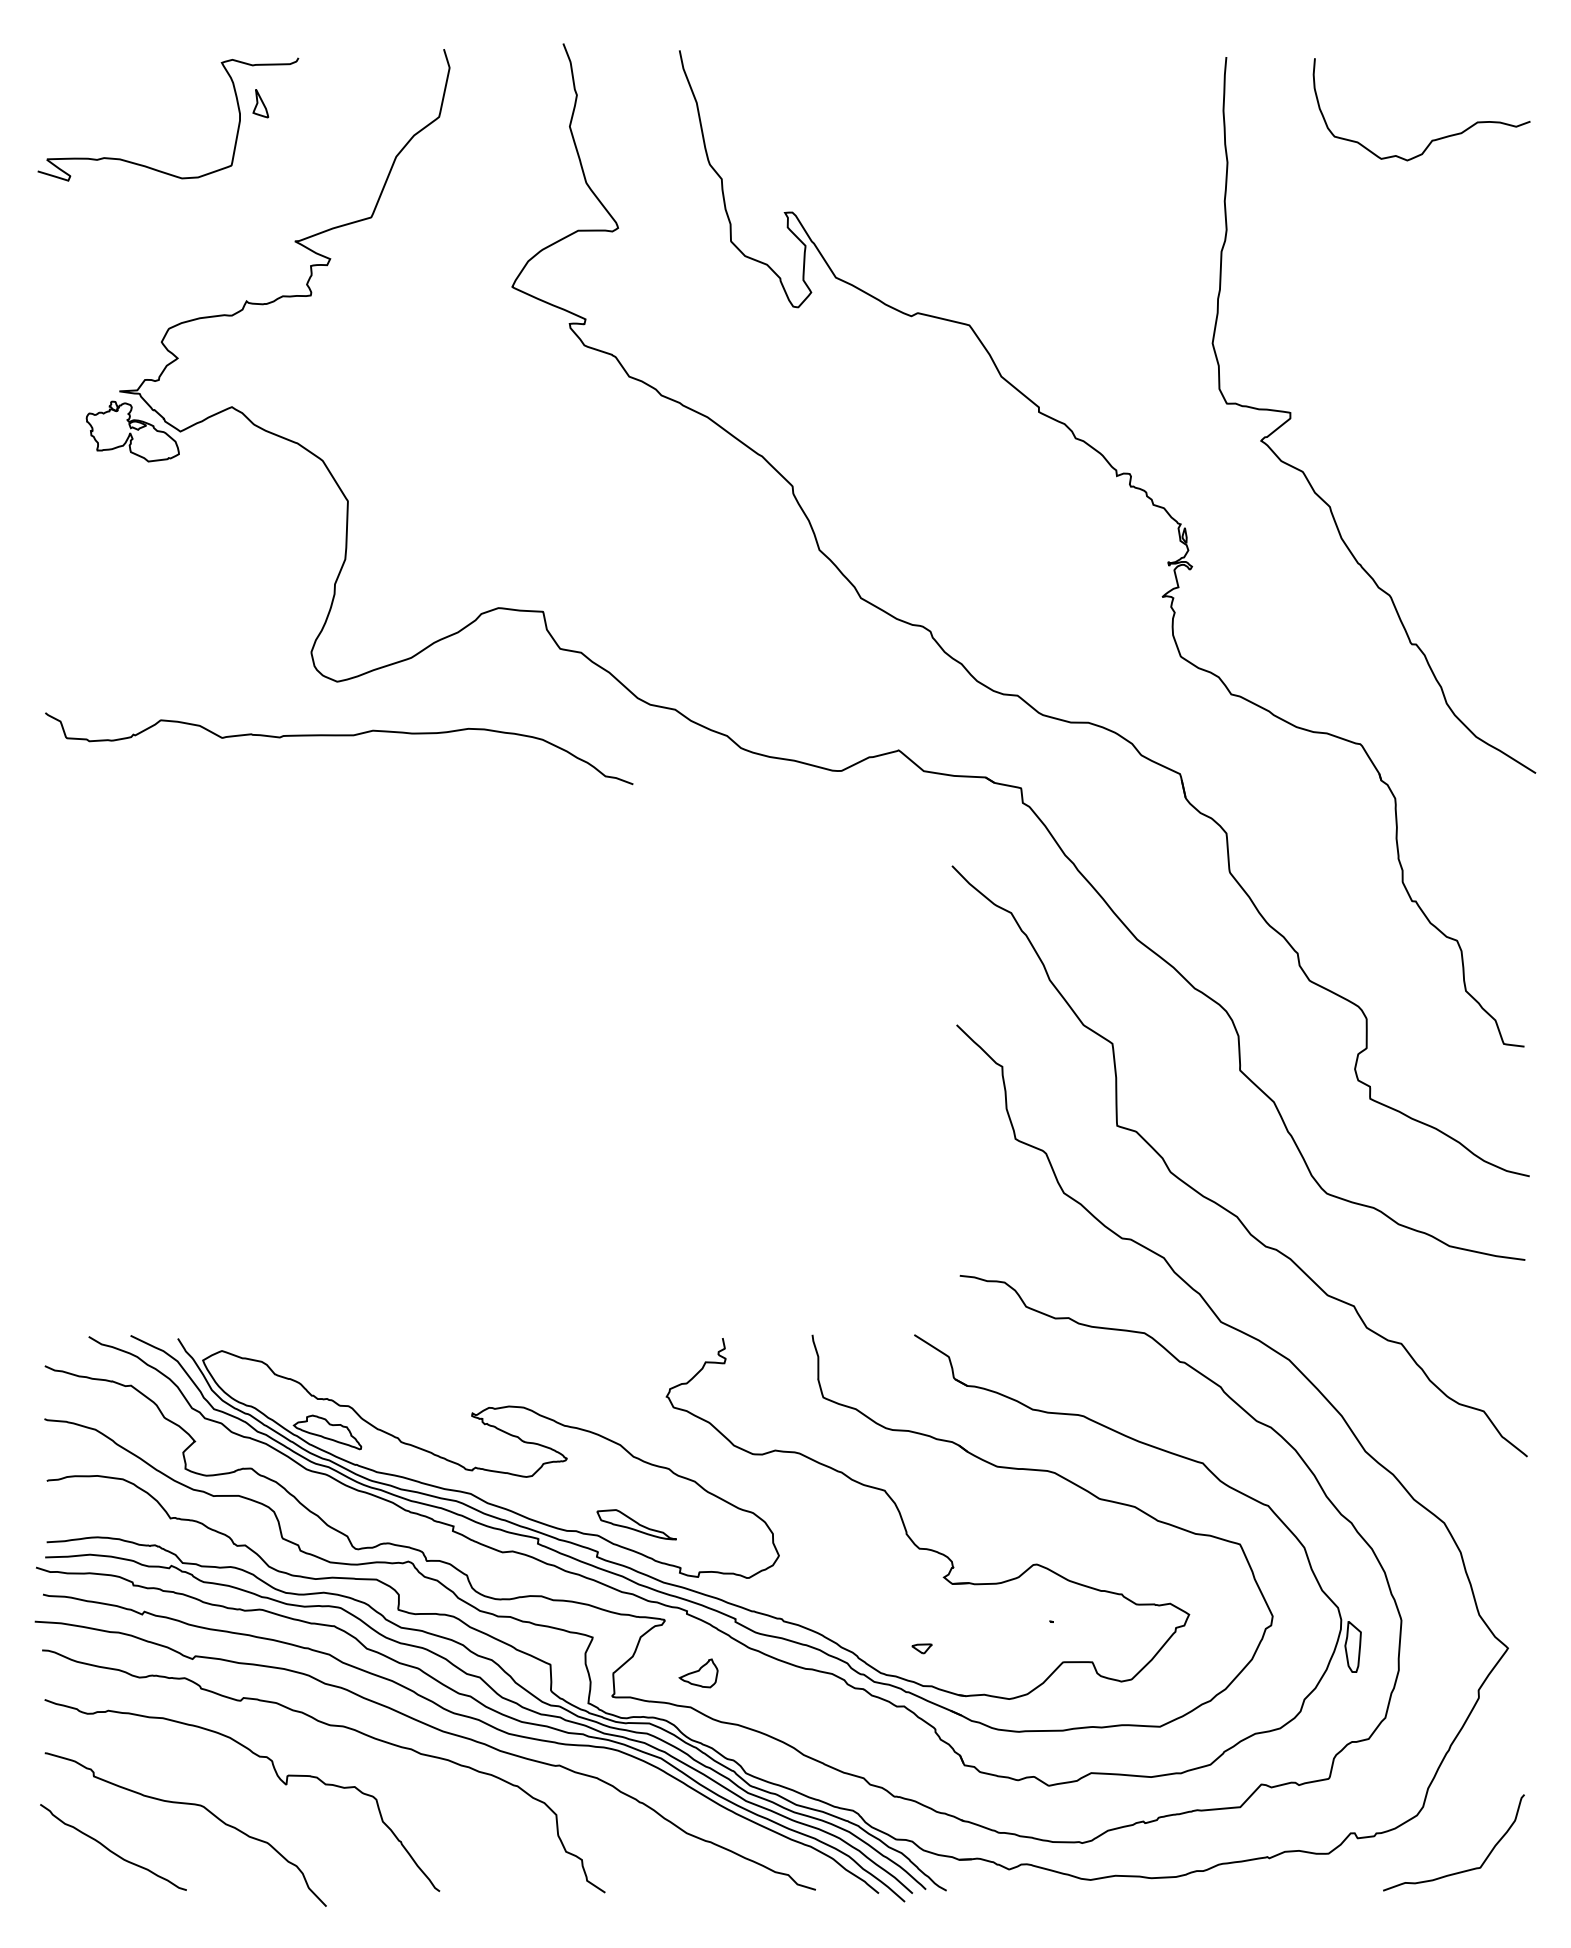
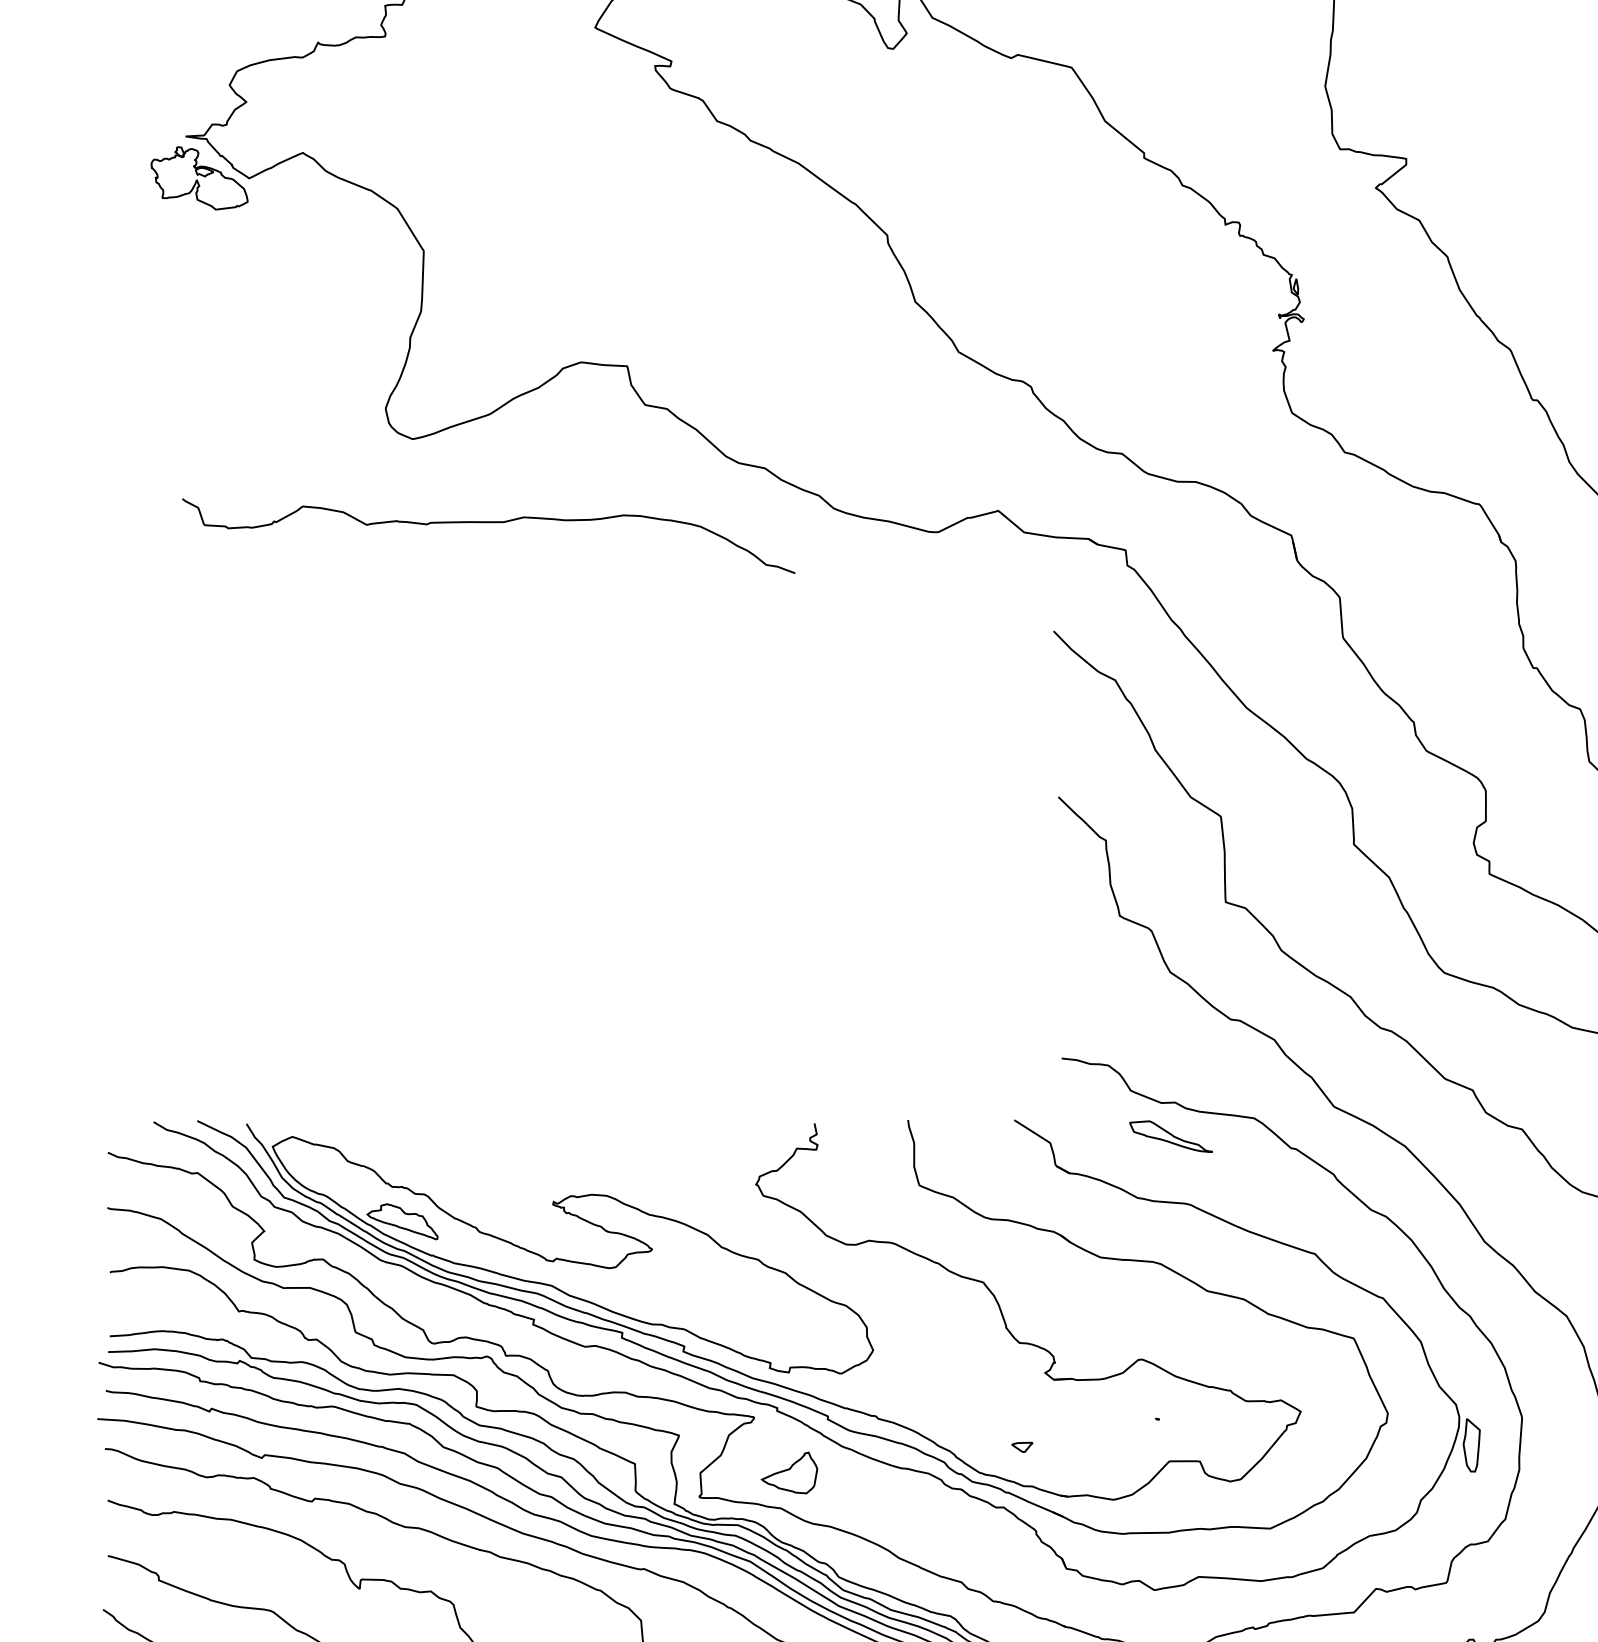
curve: (339, 736) -> (489, 523), moved
part: (636, 1524) -> (1170, 1136), moved
part: (698, 1673) -> (789, 1473), size x1.4

